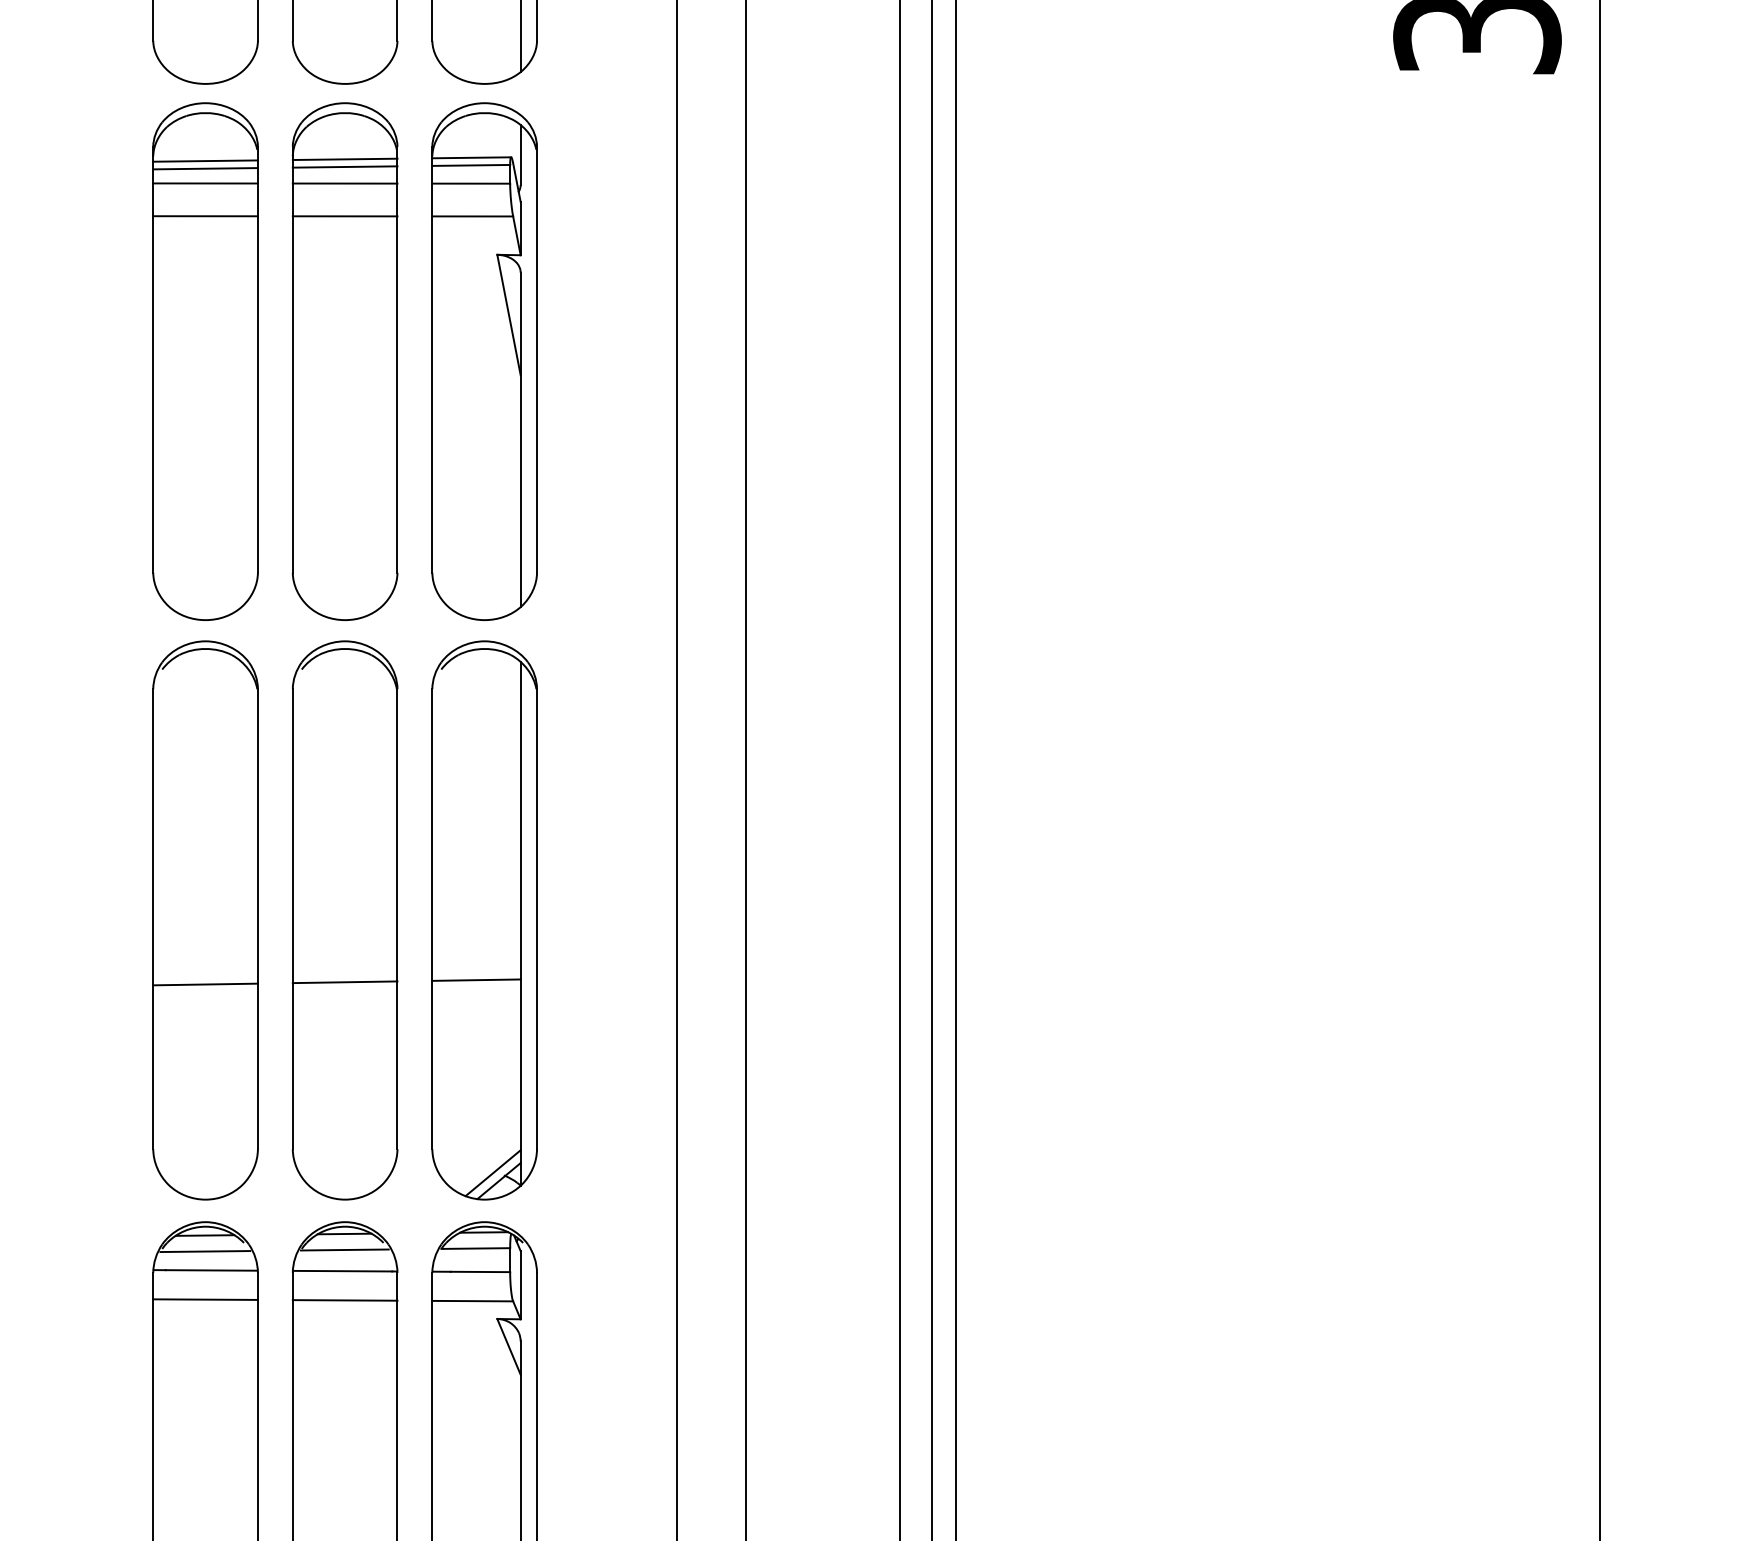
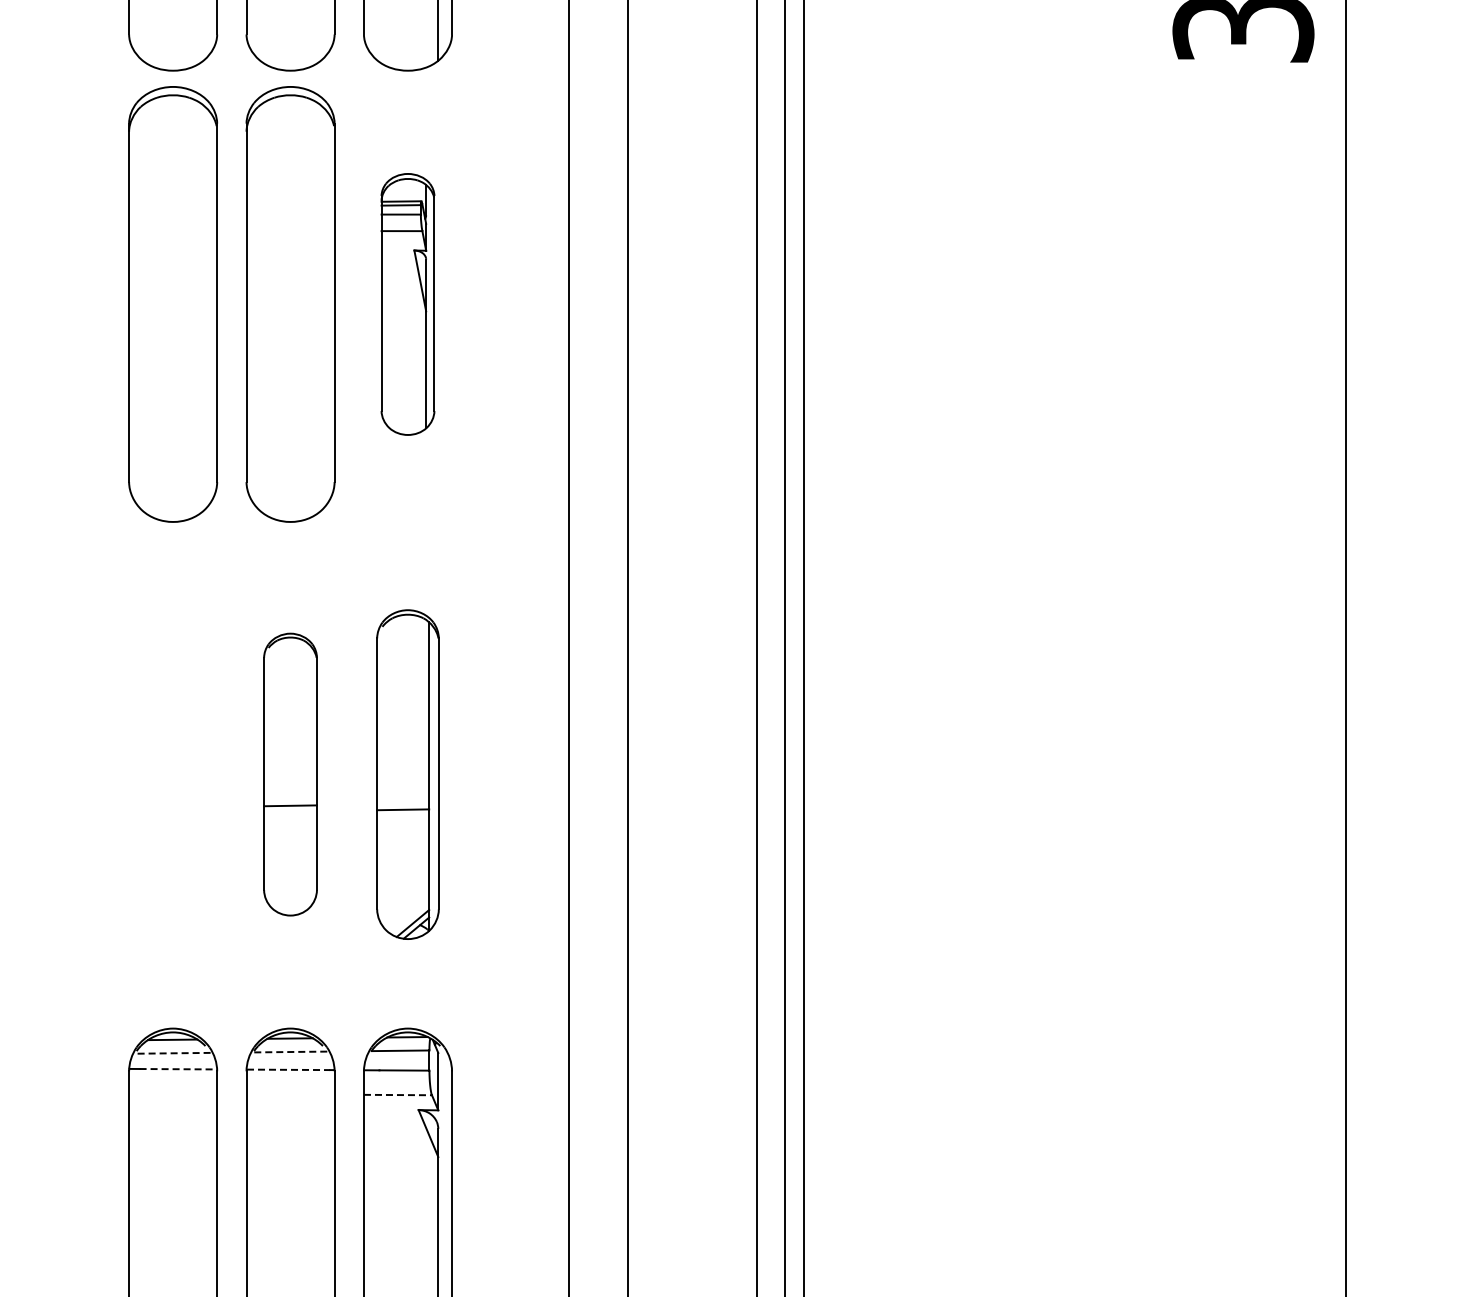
line: (345, 158) -> (290, 133), removed
line: (206, 160) -> (173, 135), removed
line: (345, 166) -> (290, 140), removed
line: (206, 168) -> (173, 141), removed
line: (206, 183) -> (173, 154), removed
line: (345, 183) -> (290, 154), removed
line: (206, 216) -> (173, 182), removed
line: (345, 216) -> (290, 182), removed
part: (484, 361) -> (407, 304), size x0.6
part: (206, 920) -> (173, 774), removed
part: (345, 920) -> (290, 774), size x0.6
part: (484, 920) -> (407, 774), size x0.7
line: (345, 1250) -> (290, 1052), solid -> dashed
line: (204, 1251) -> (172, 1053), solid -> dashed
line: (211, 1270) -> (178, 1069), solid -> dashed
line: (342, 1270) -> (288, 1069), solid -> dashed
line: (206, 1299) -> (173, 1093), removed
line: (345, 1300) -> (290, 1094), removed
line: (473, 1301) -> (398, 1095), solid -> dashed

